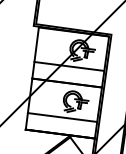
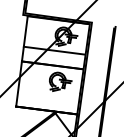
line: (62, 117) -> (48, 95), removed

